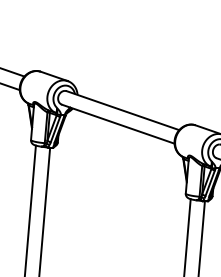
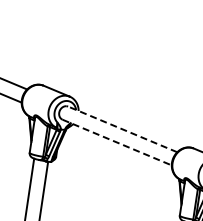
line: (122, 110) -> (122, 129), solid -> dashed
line: (118, 124) -> (117, 142), solid -> dashed

